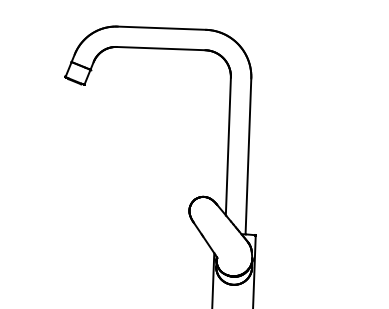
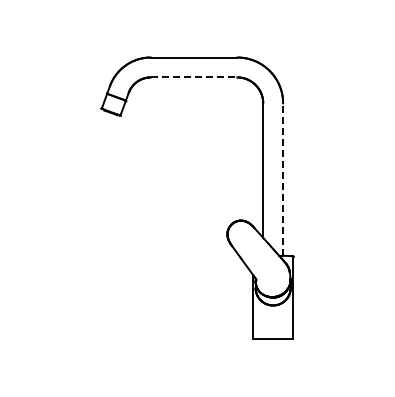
line: (161, 48) -> (194, 77), solid -> dashed
line: (248, 156) -> (283, 179), solid -> dashed

